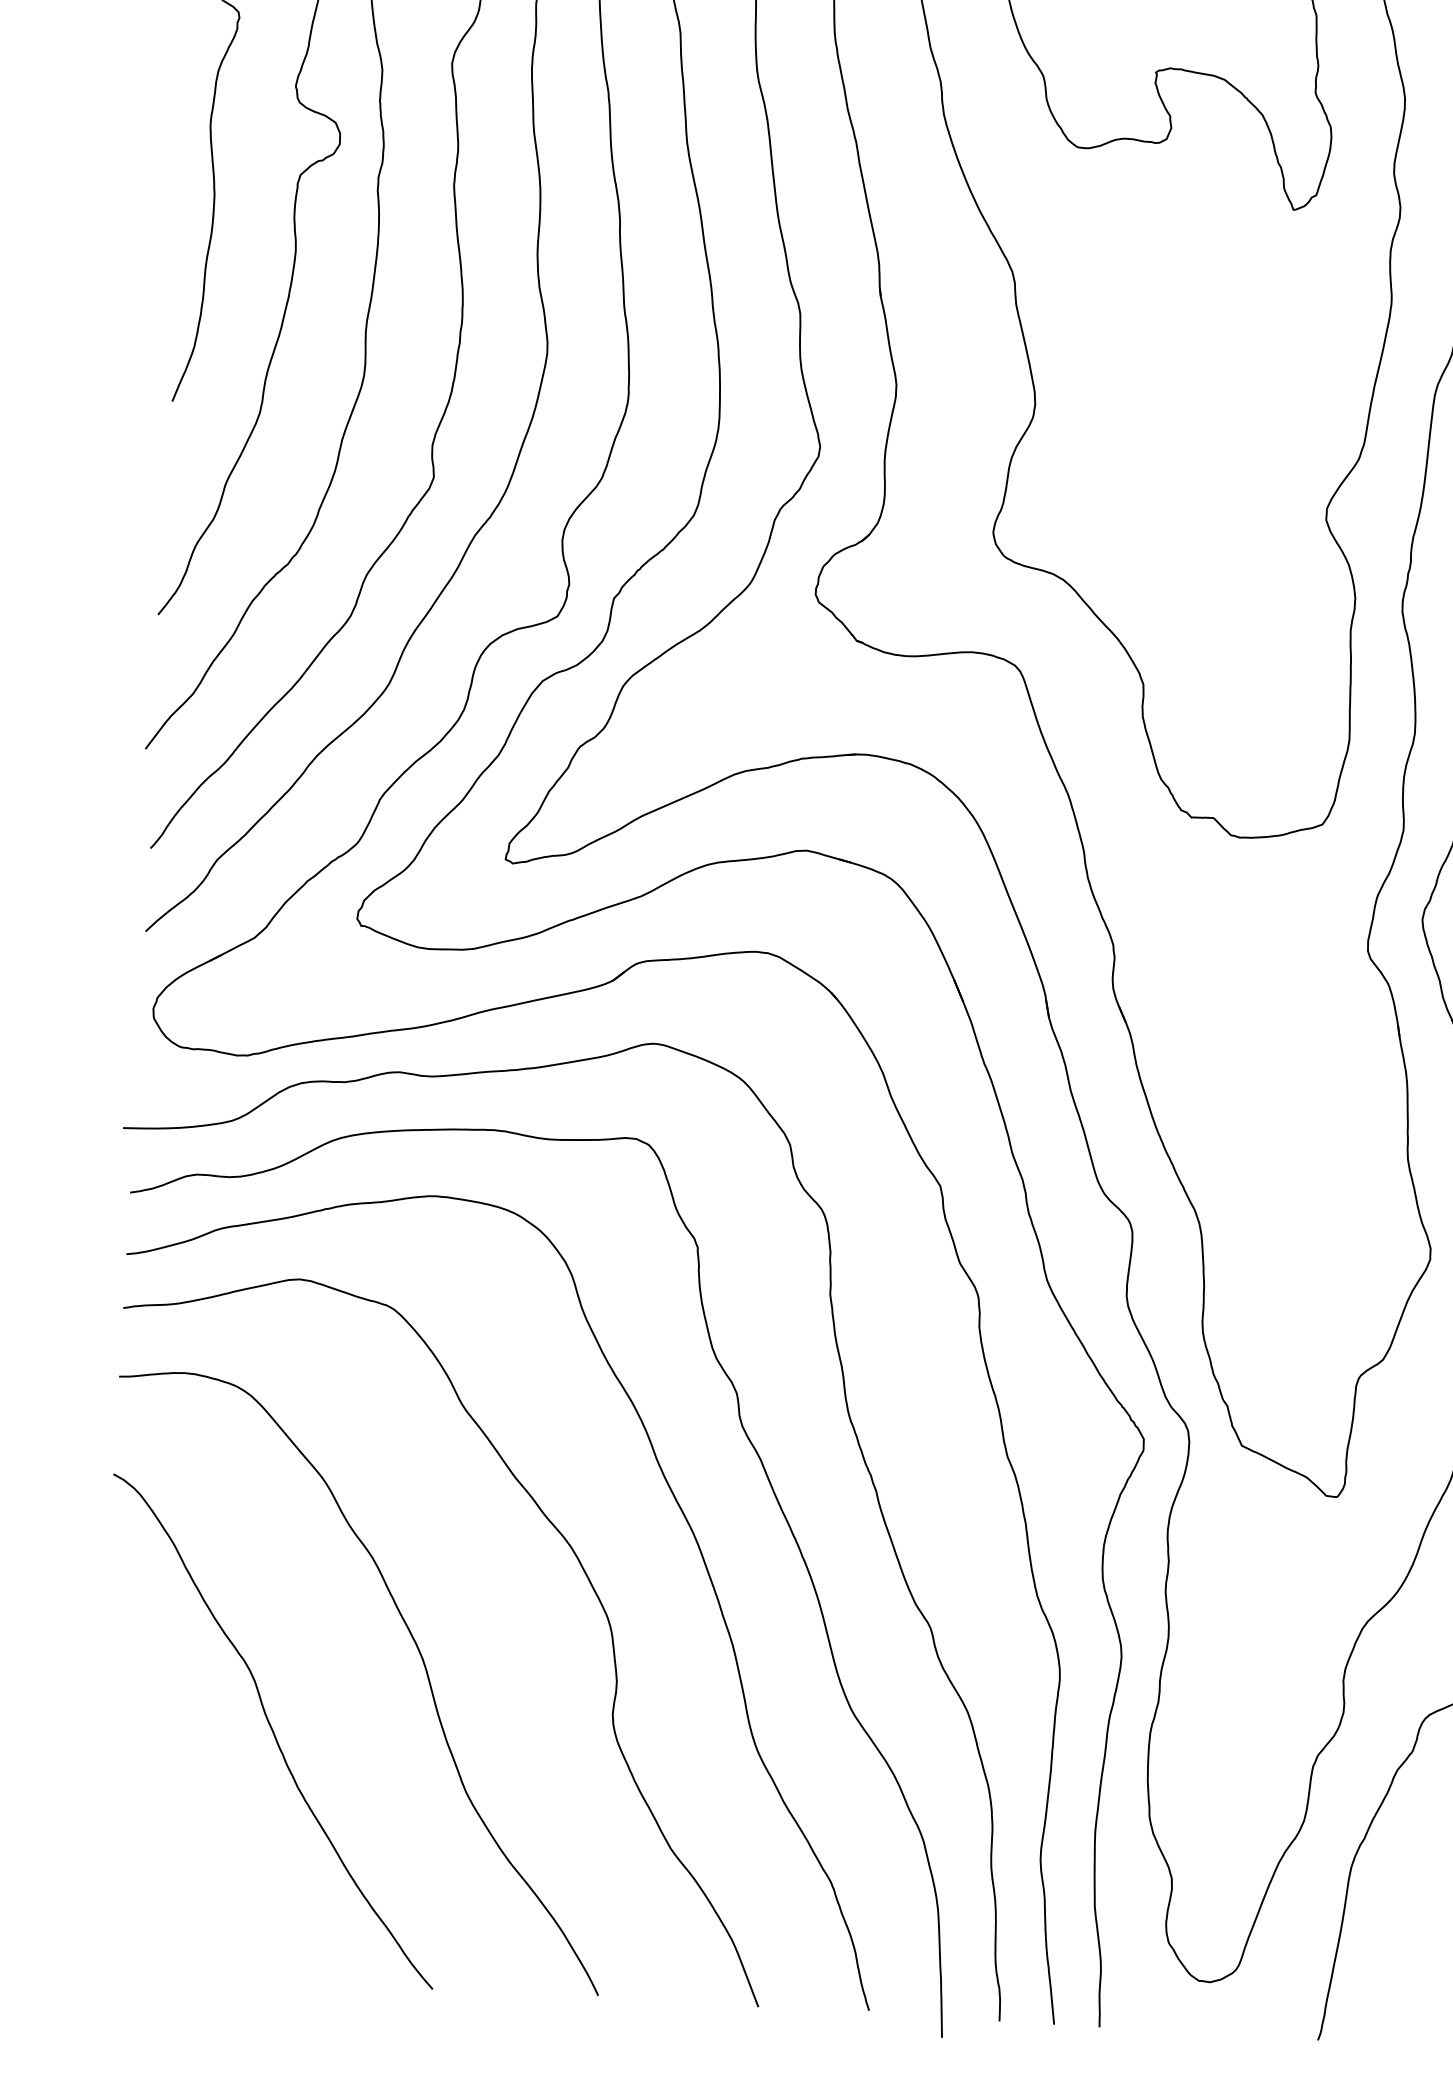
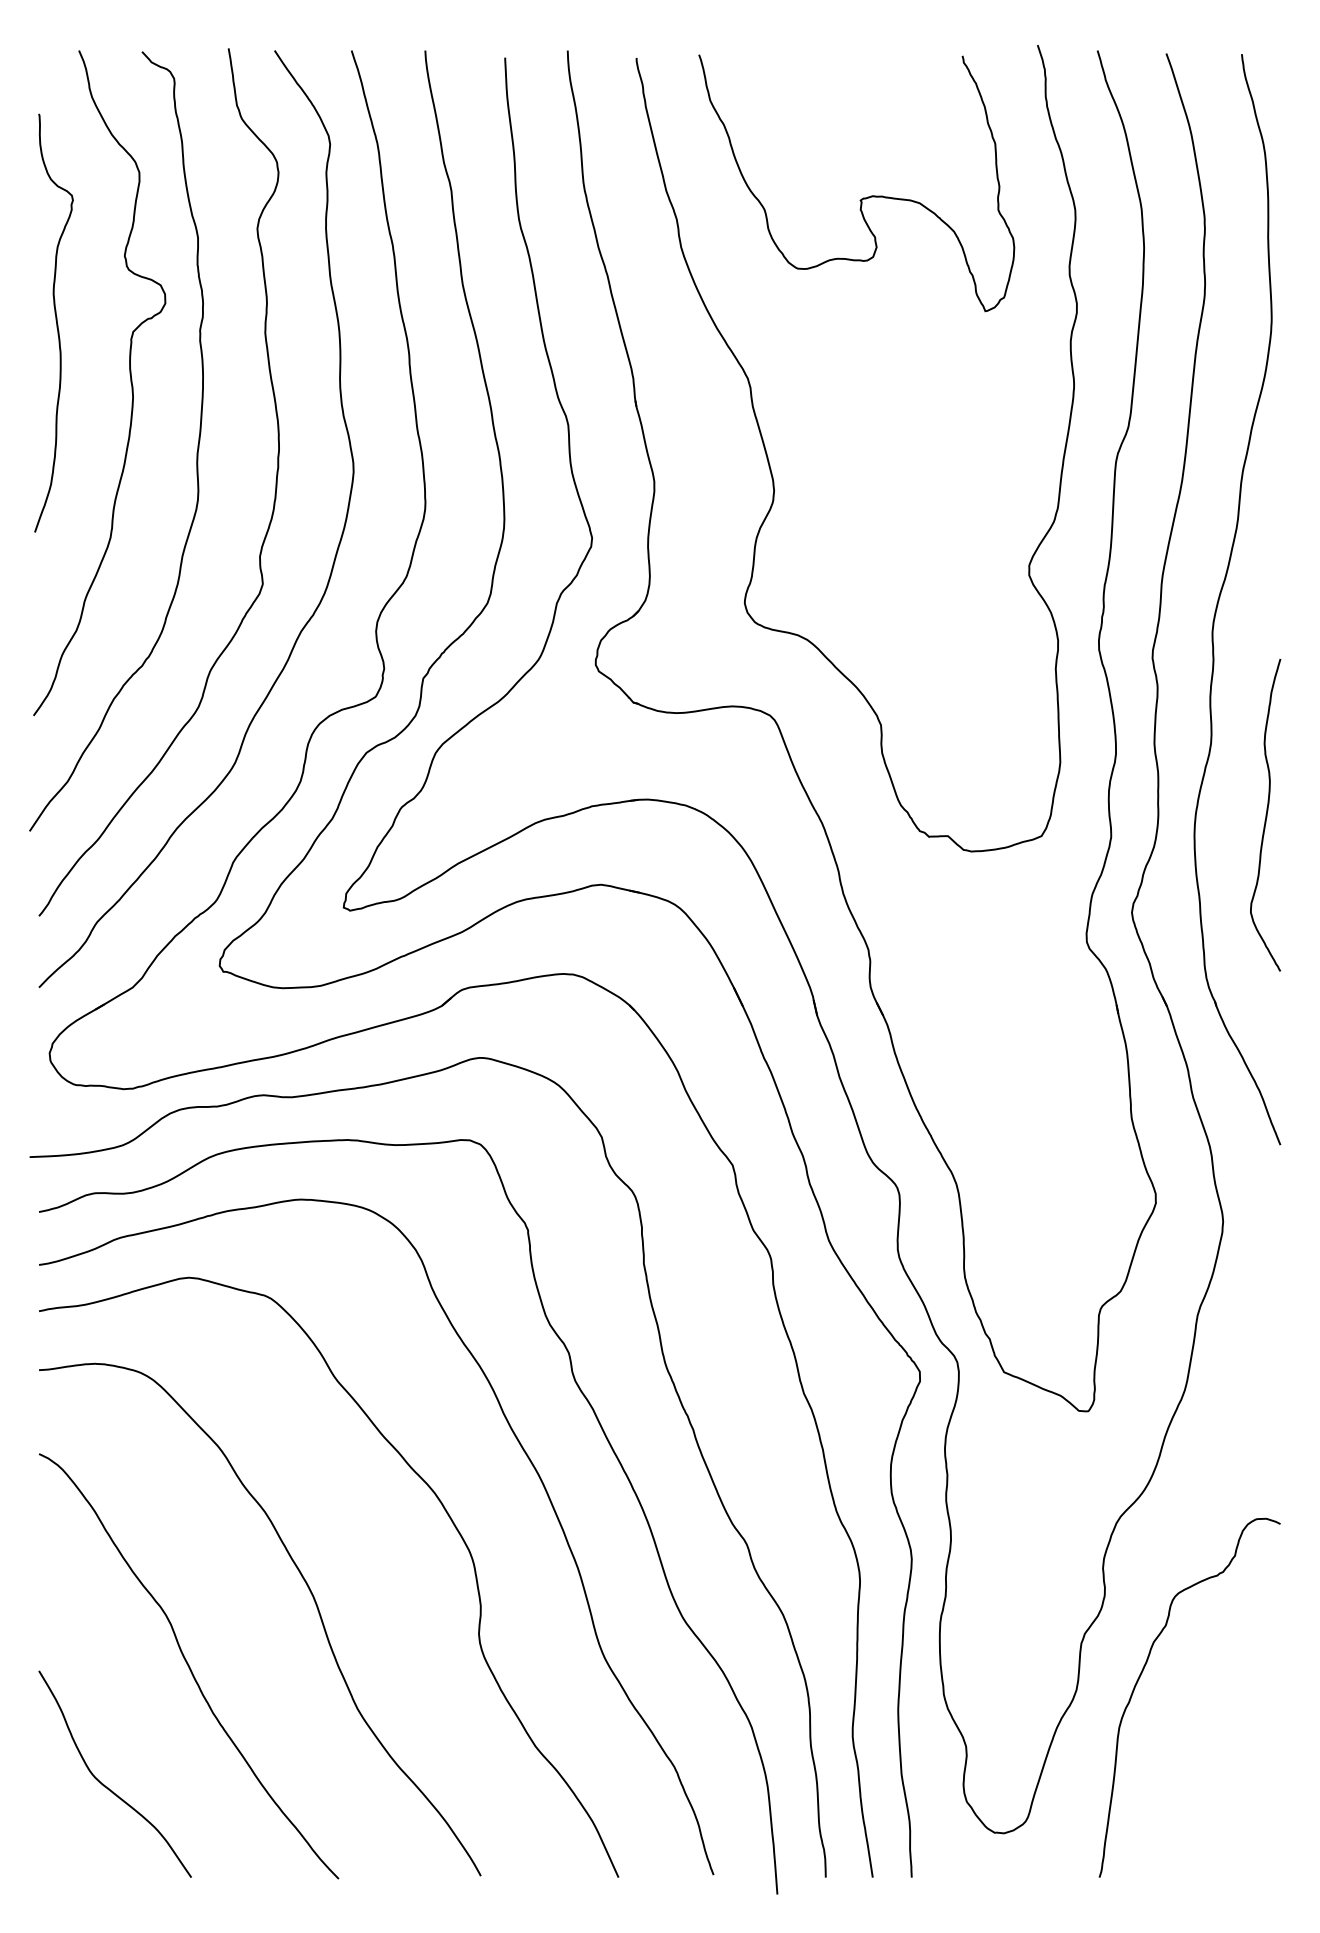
curve: (165, 1862) -> (103, 1783), added

